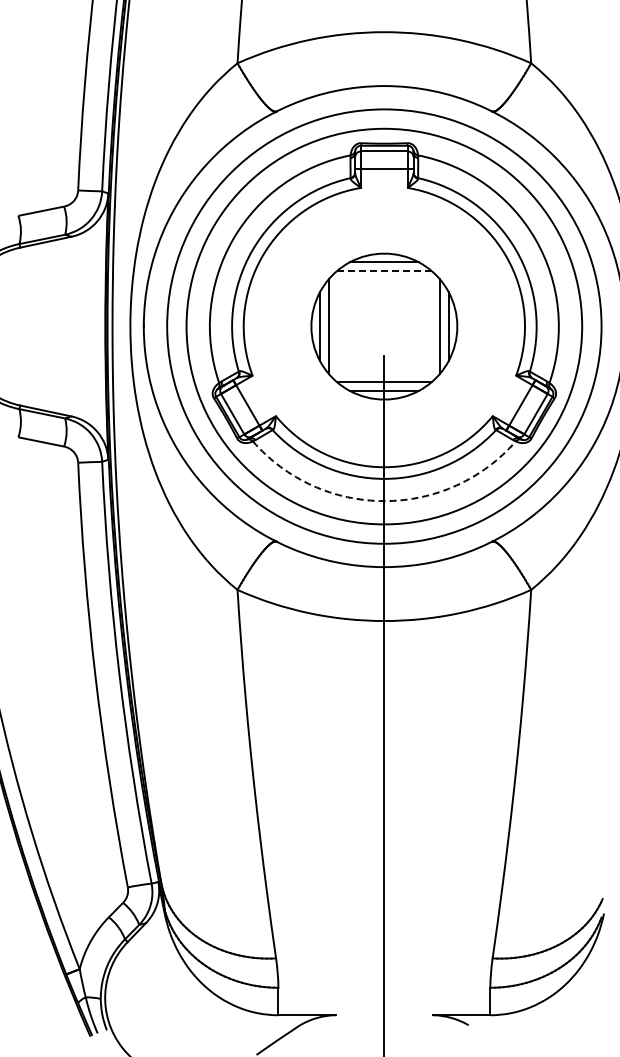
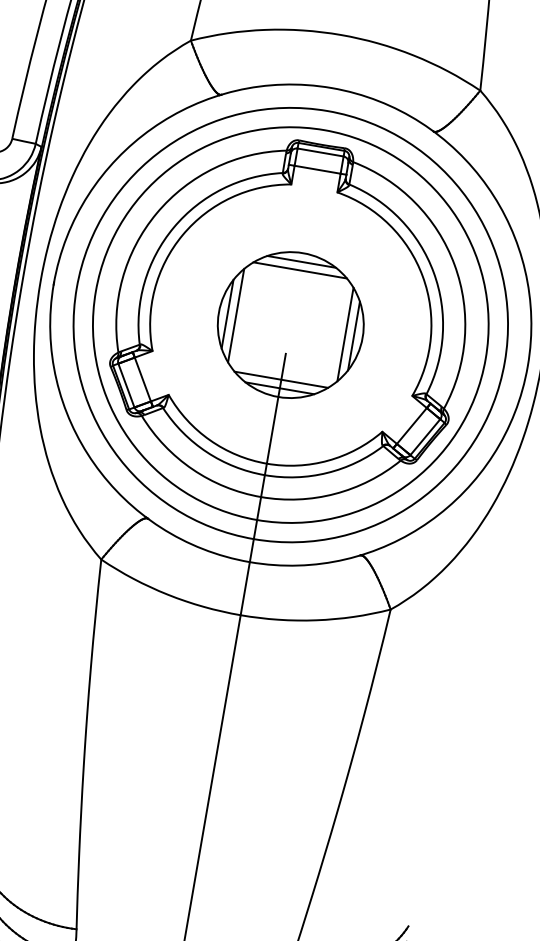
line: (383, 271) -> (299, 270), dashed -> solid
arc: (384, 501) -> (261, 497), dashed -> solid

